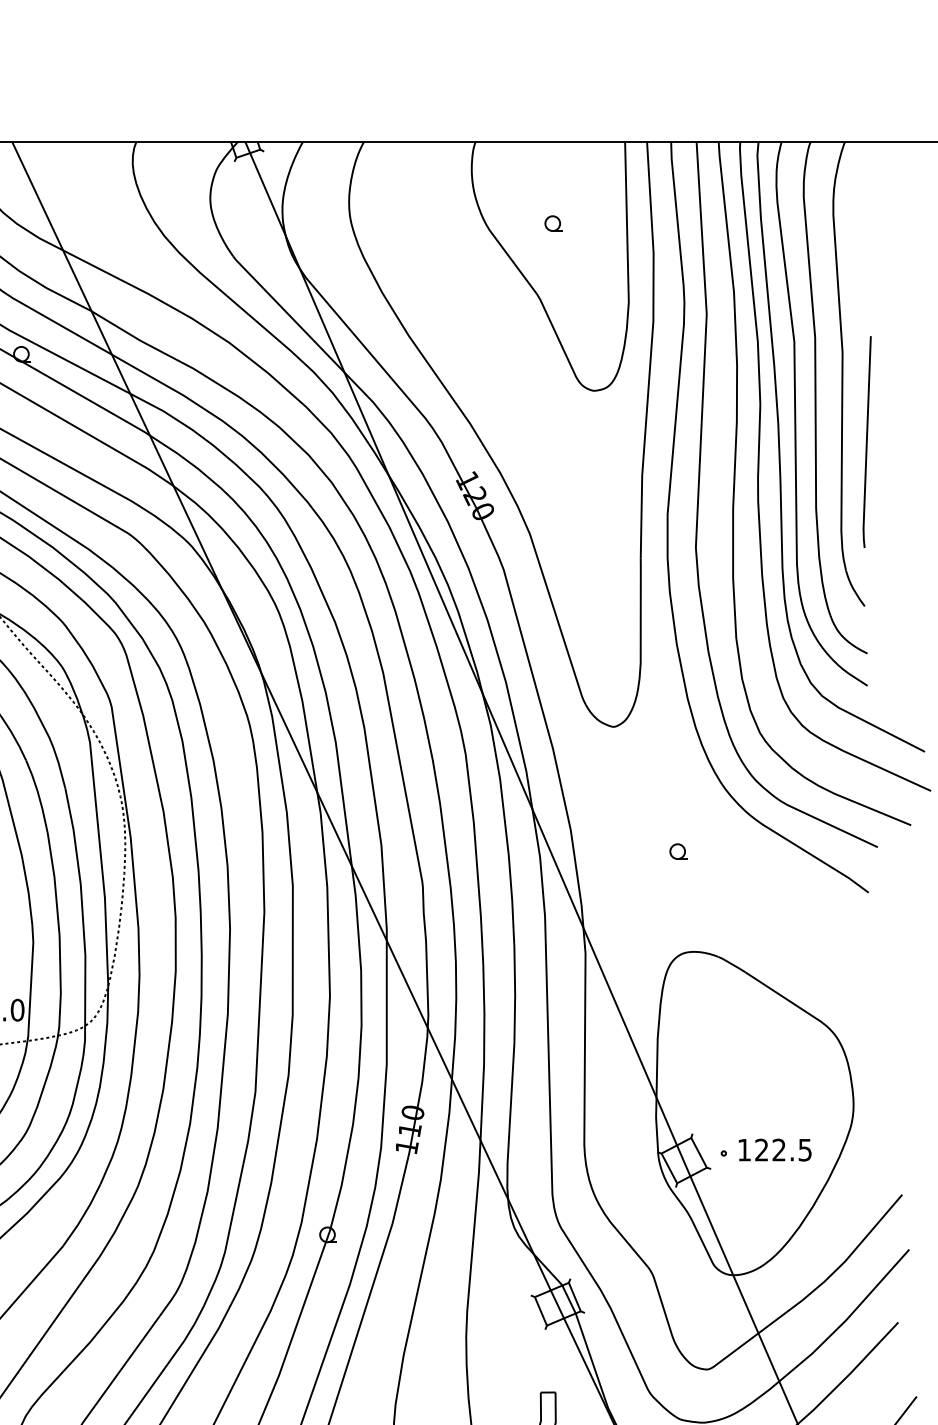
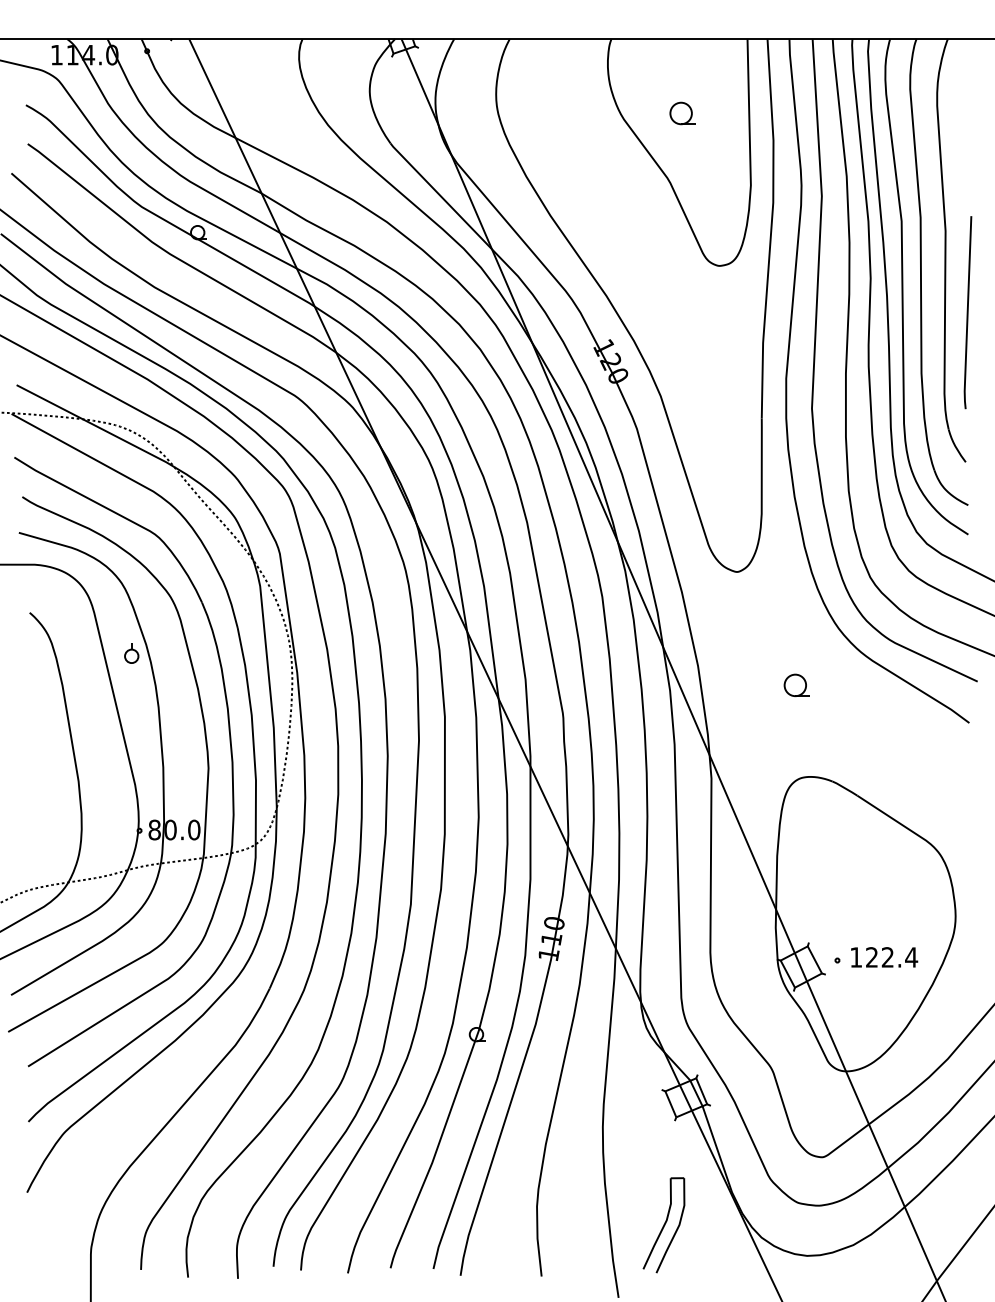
part: (553, 223) -> (682, 113), size x1.6
part: (677, 851) -> (795, 685), size x1.6
text: (805, 1150) -> (911, 957), 122.5 -> 122.4

